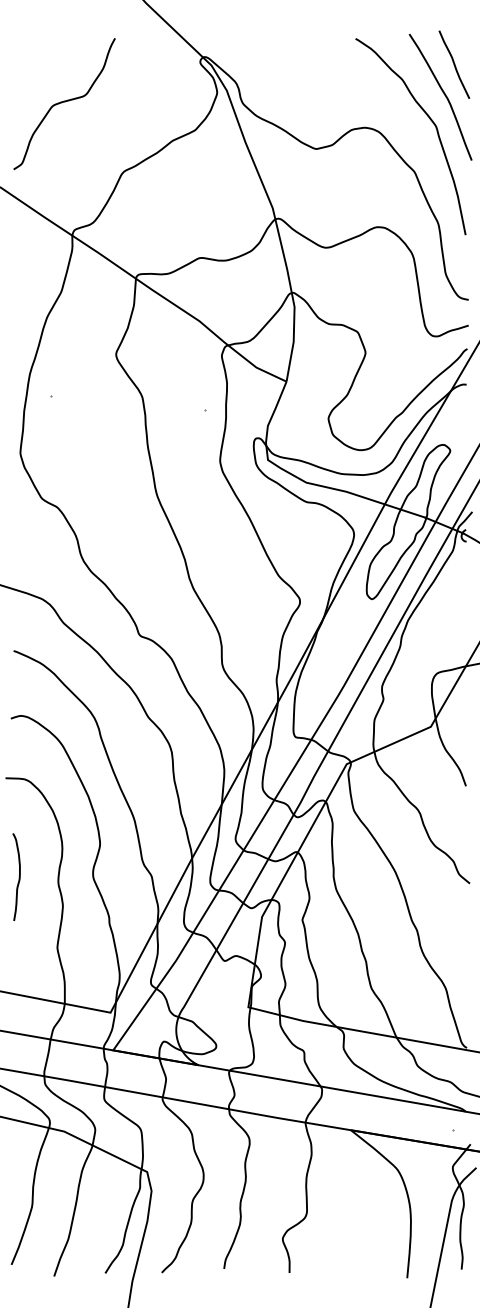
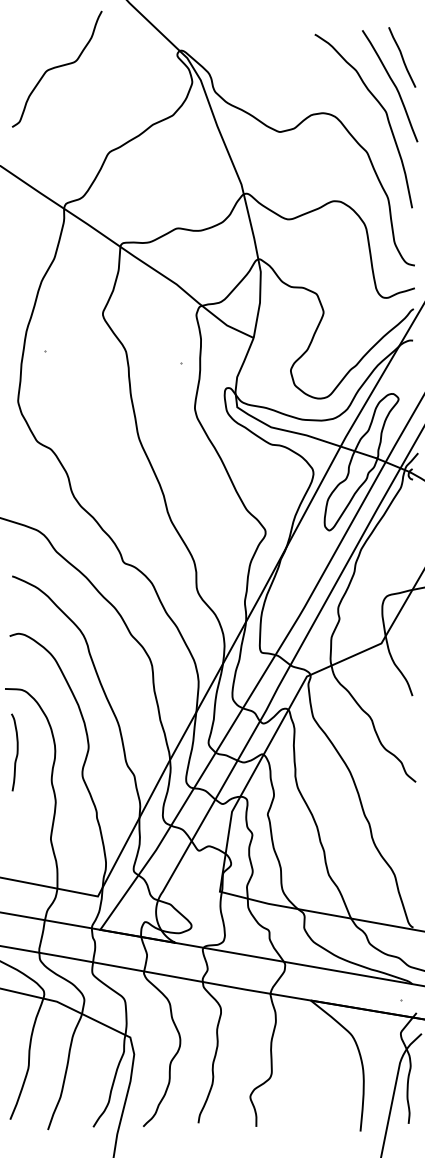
curve: (63, 103) -> (56, 68), moved
curve: (18, 877) -> (16, 752), moved

